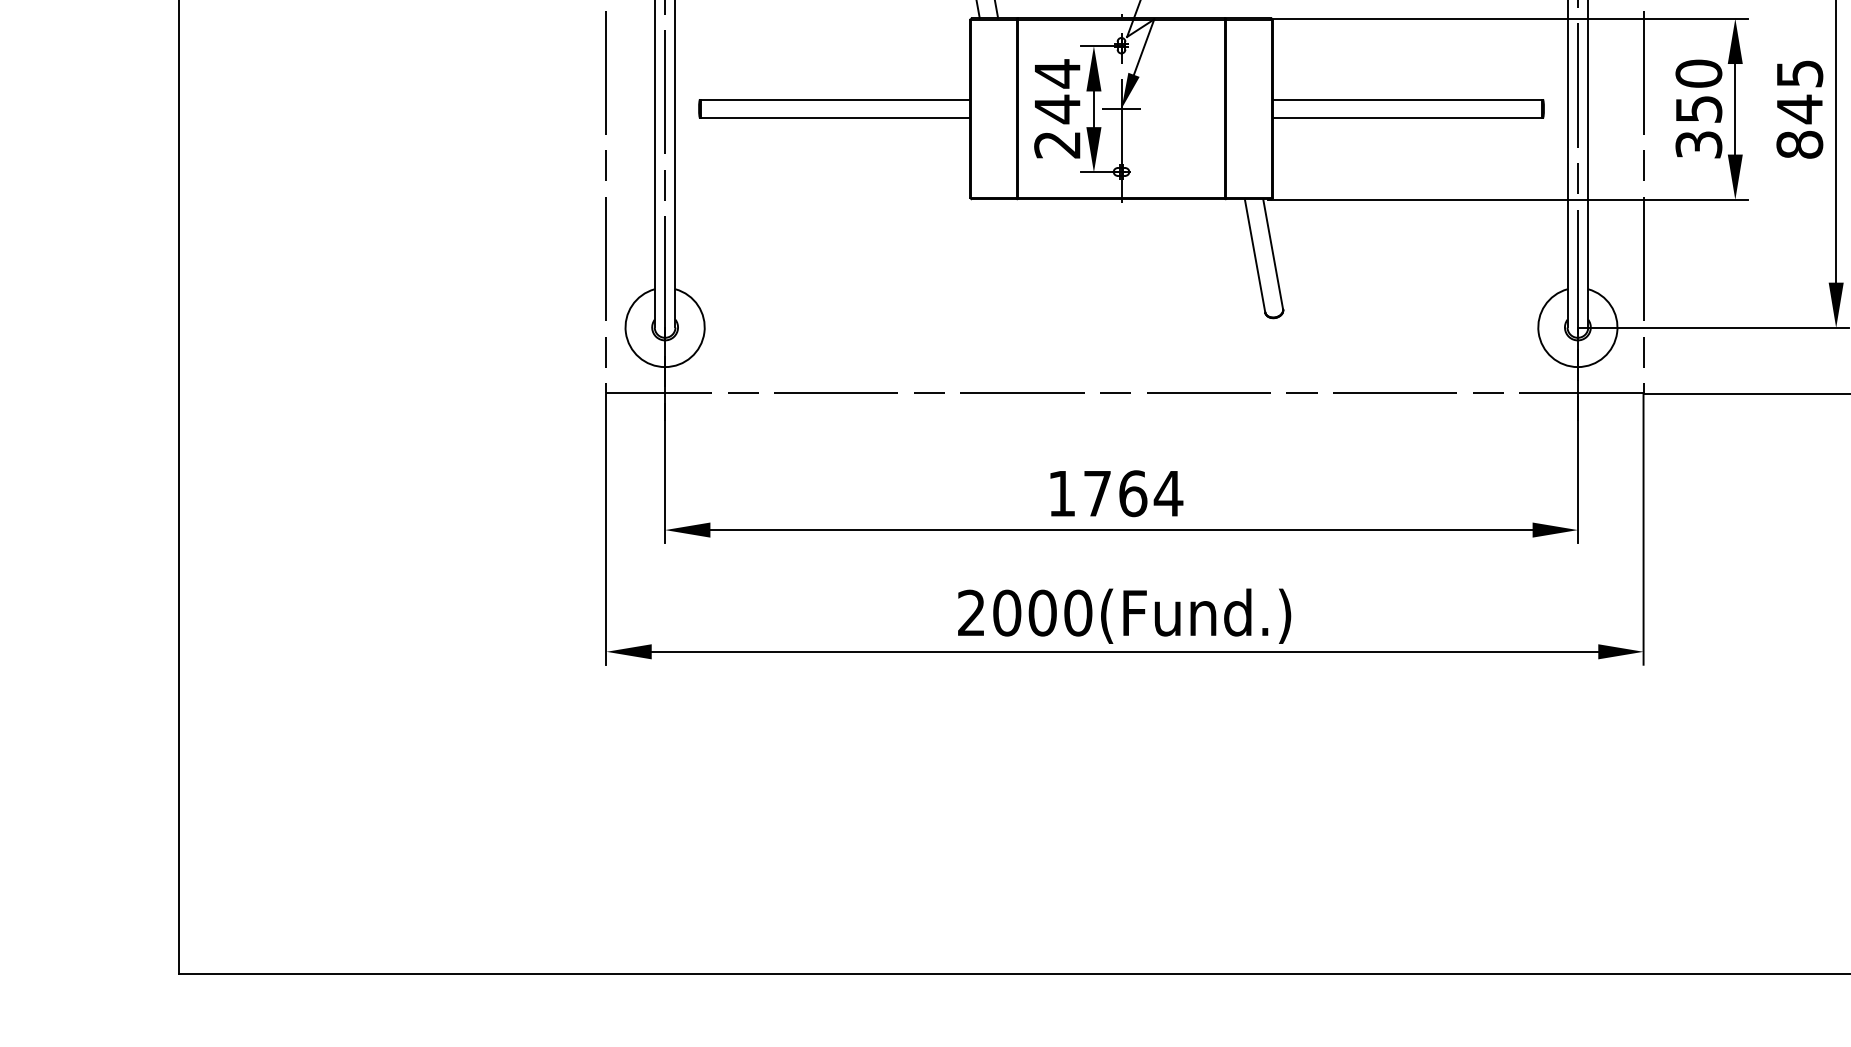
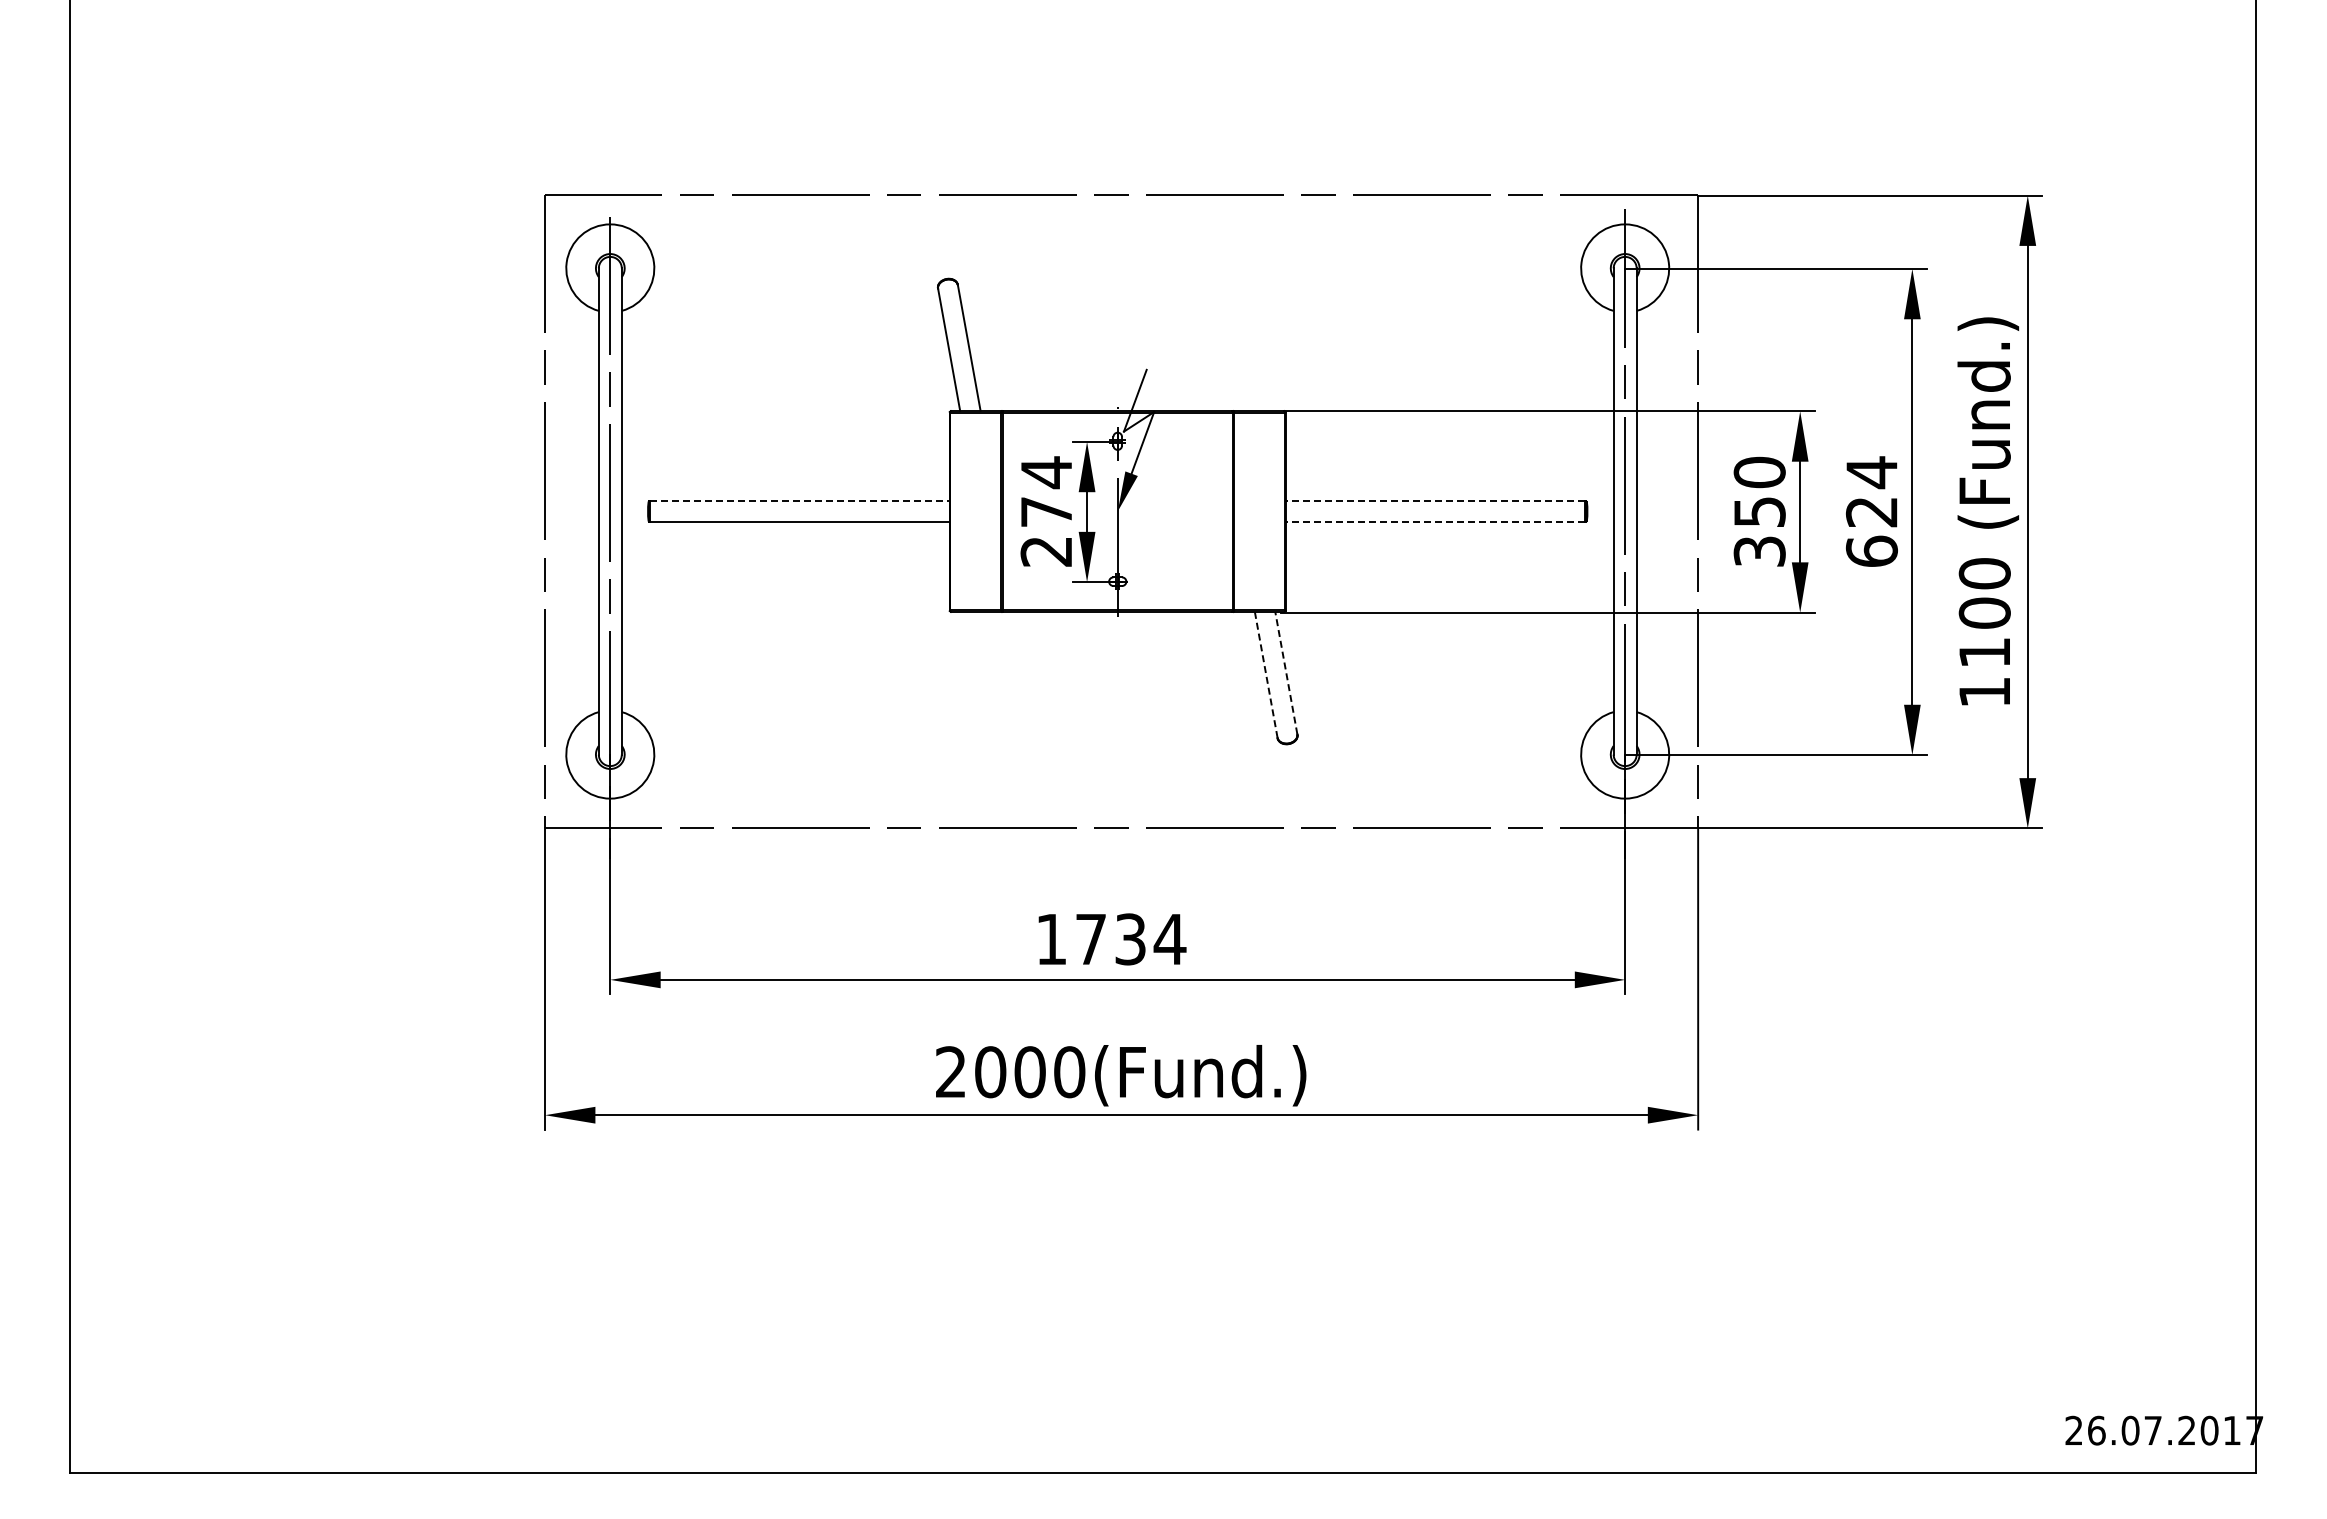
line: (835, 99) -> (799, 501), solid -> dashed
line: (1407, 99) -> (1435, 501), solid -> dashed
text: (1057, 108) -> (1046, 511), 244 -> 274
text: (1799, 108) -> (1871, 511), 845 -> 624
line: (1121, 109) -> (1117, 512), removed
line: (1407, 117) -> (1435, 521), solid -> dashed
line: (1273, 253) -> (1286, 672), solid -> dashed
line: (1255, 256) -> (1266, 675), solid -> dashed
text: (1132, 493) -> (1130, 939), 1764 -> 1734

